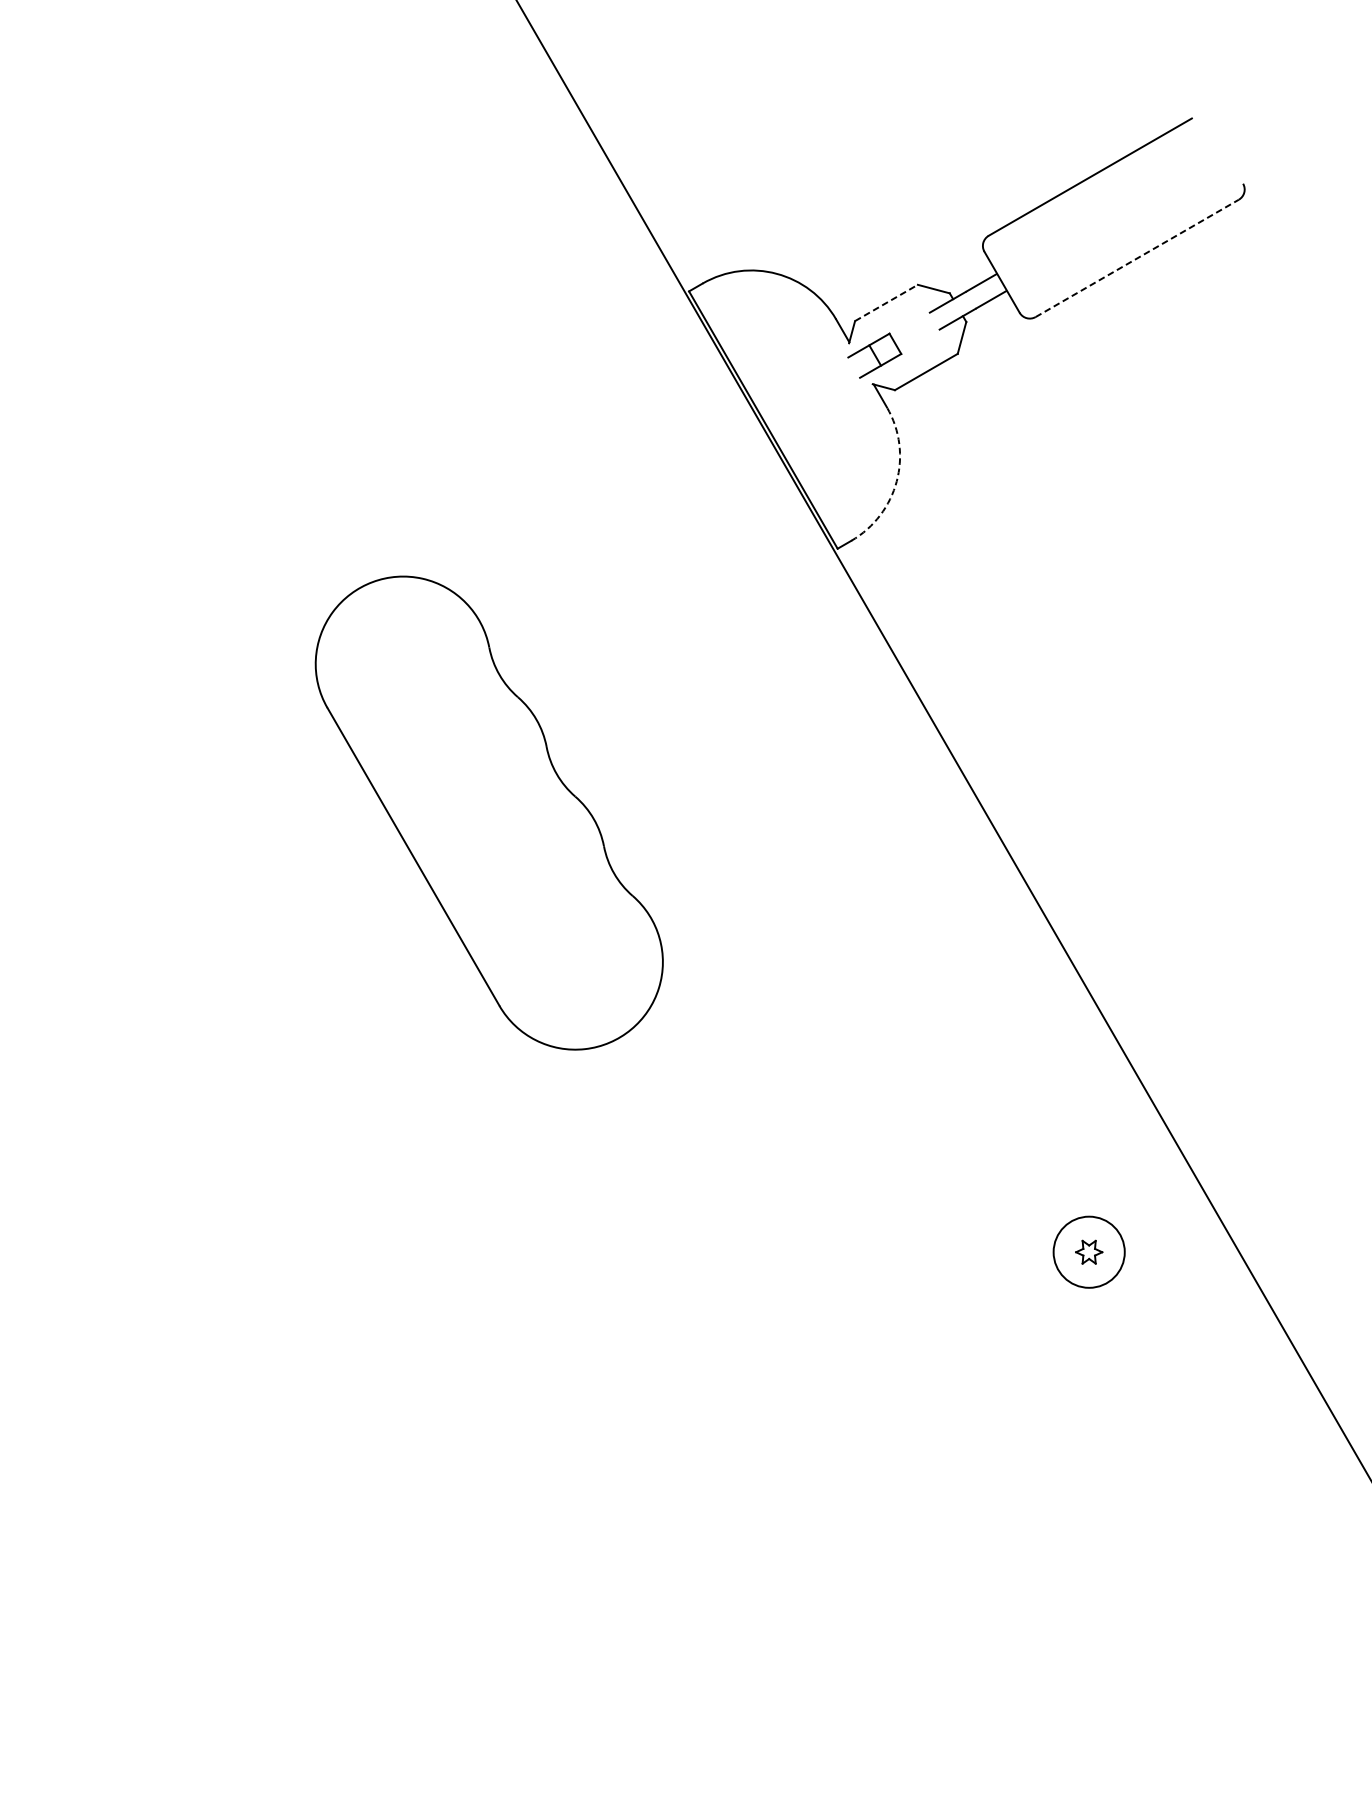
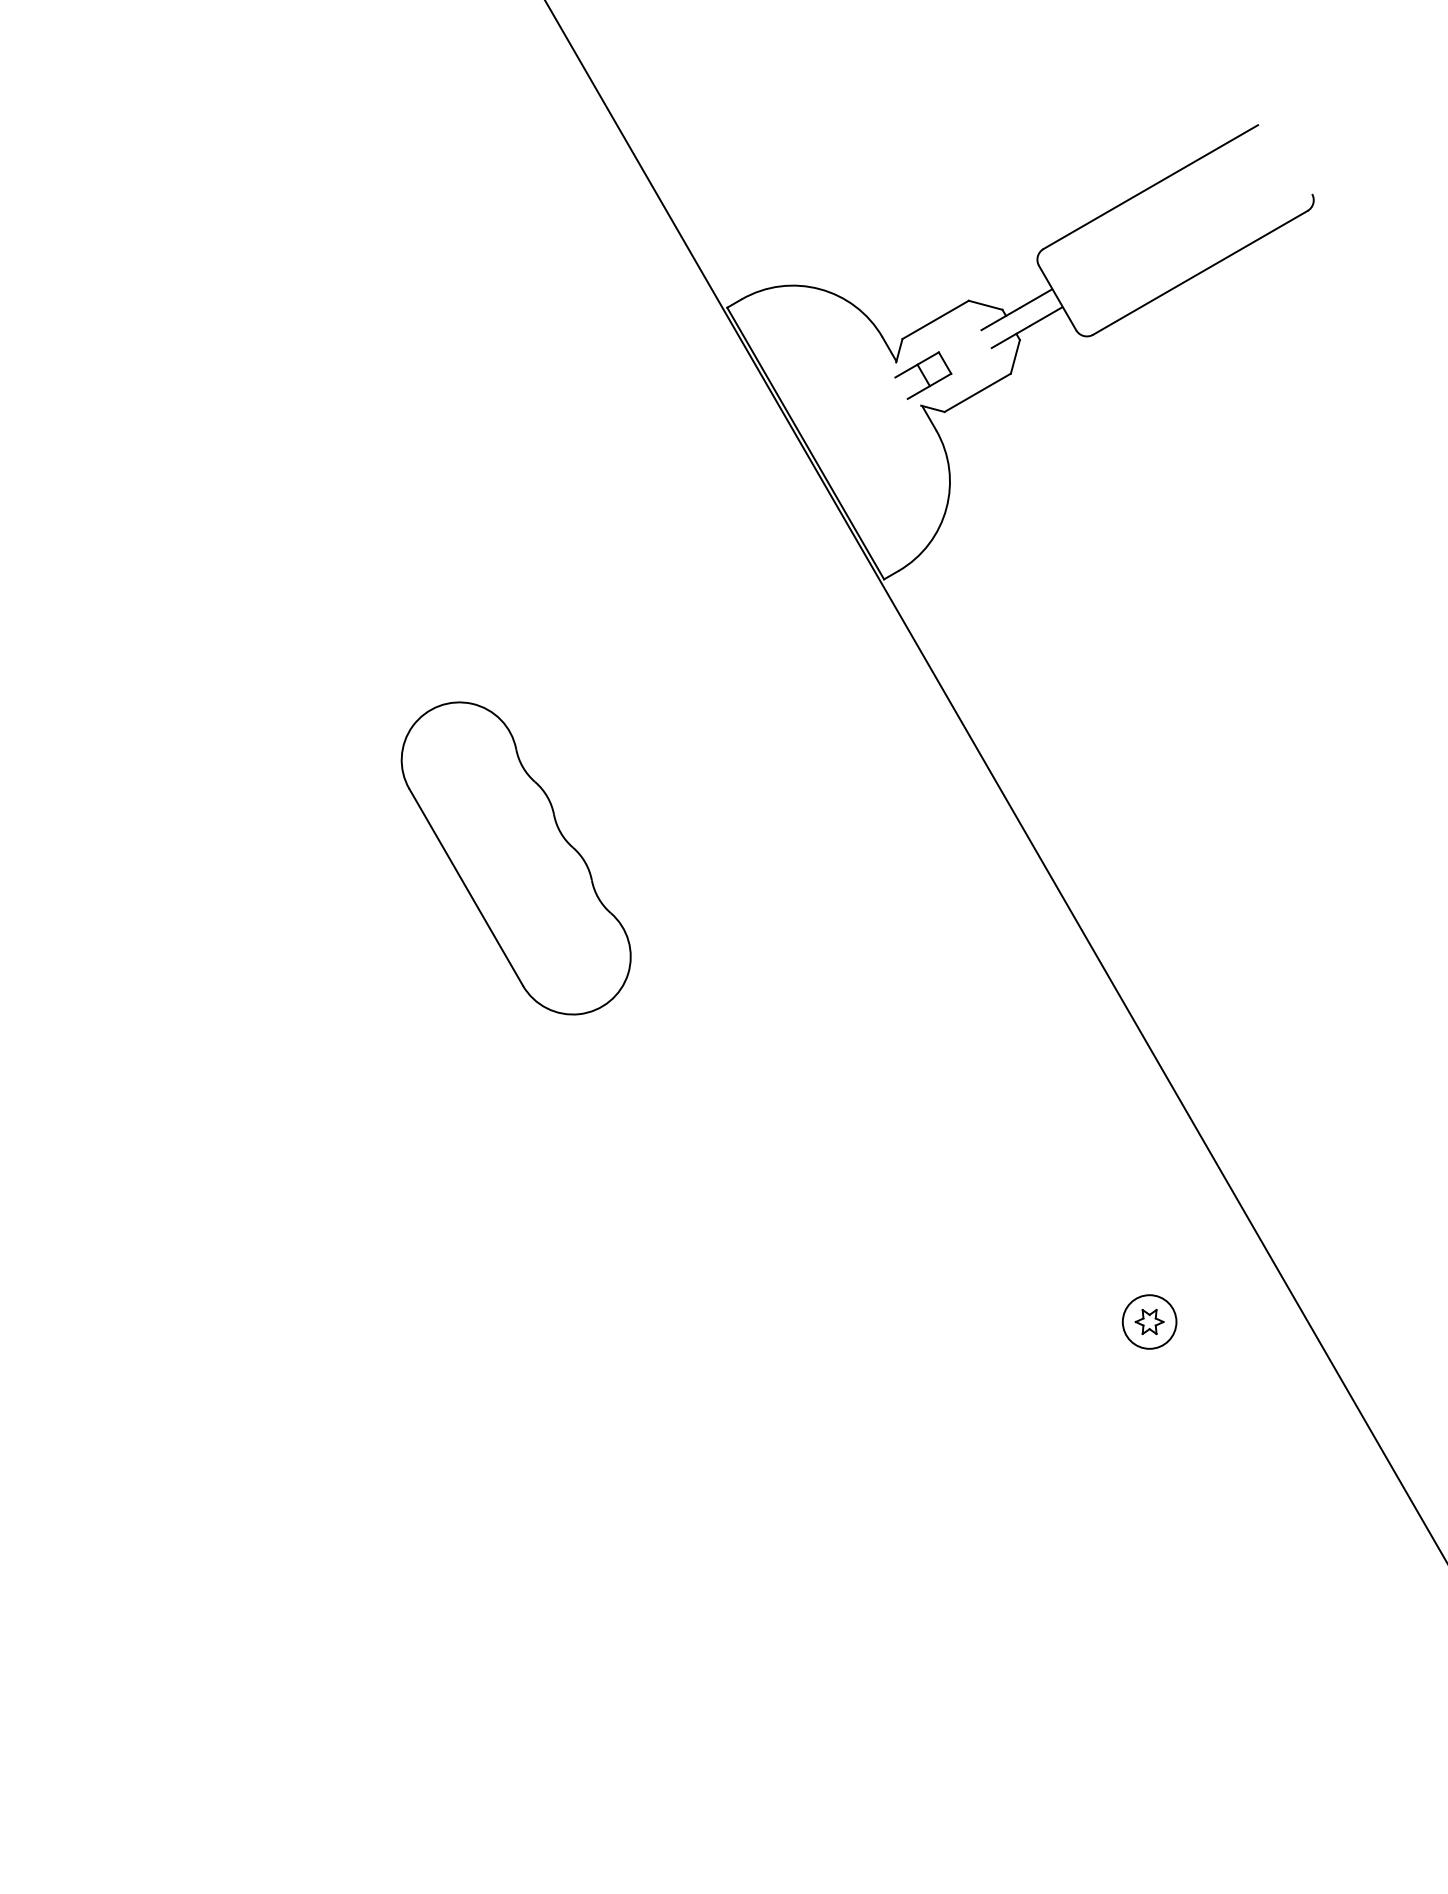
line: (1137, 258) -> (1200, 272), dashed -> solid
line: (887, 302) -> (936, 319), dashed -> solid
arc: (896, 481) -> (946, 508), dashed -> solid
part: (488, 813) -> (515, 858), size x0.62
circle: (1089, 1251) -> (1149, 1321), size x0.71

